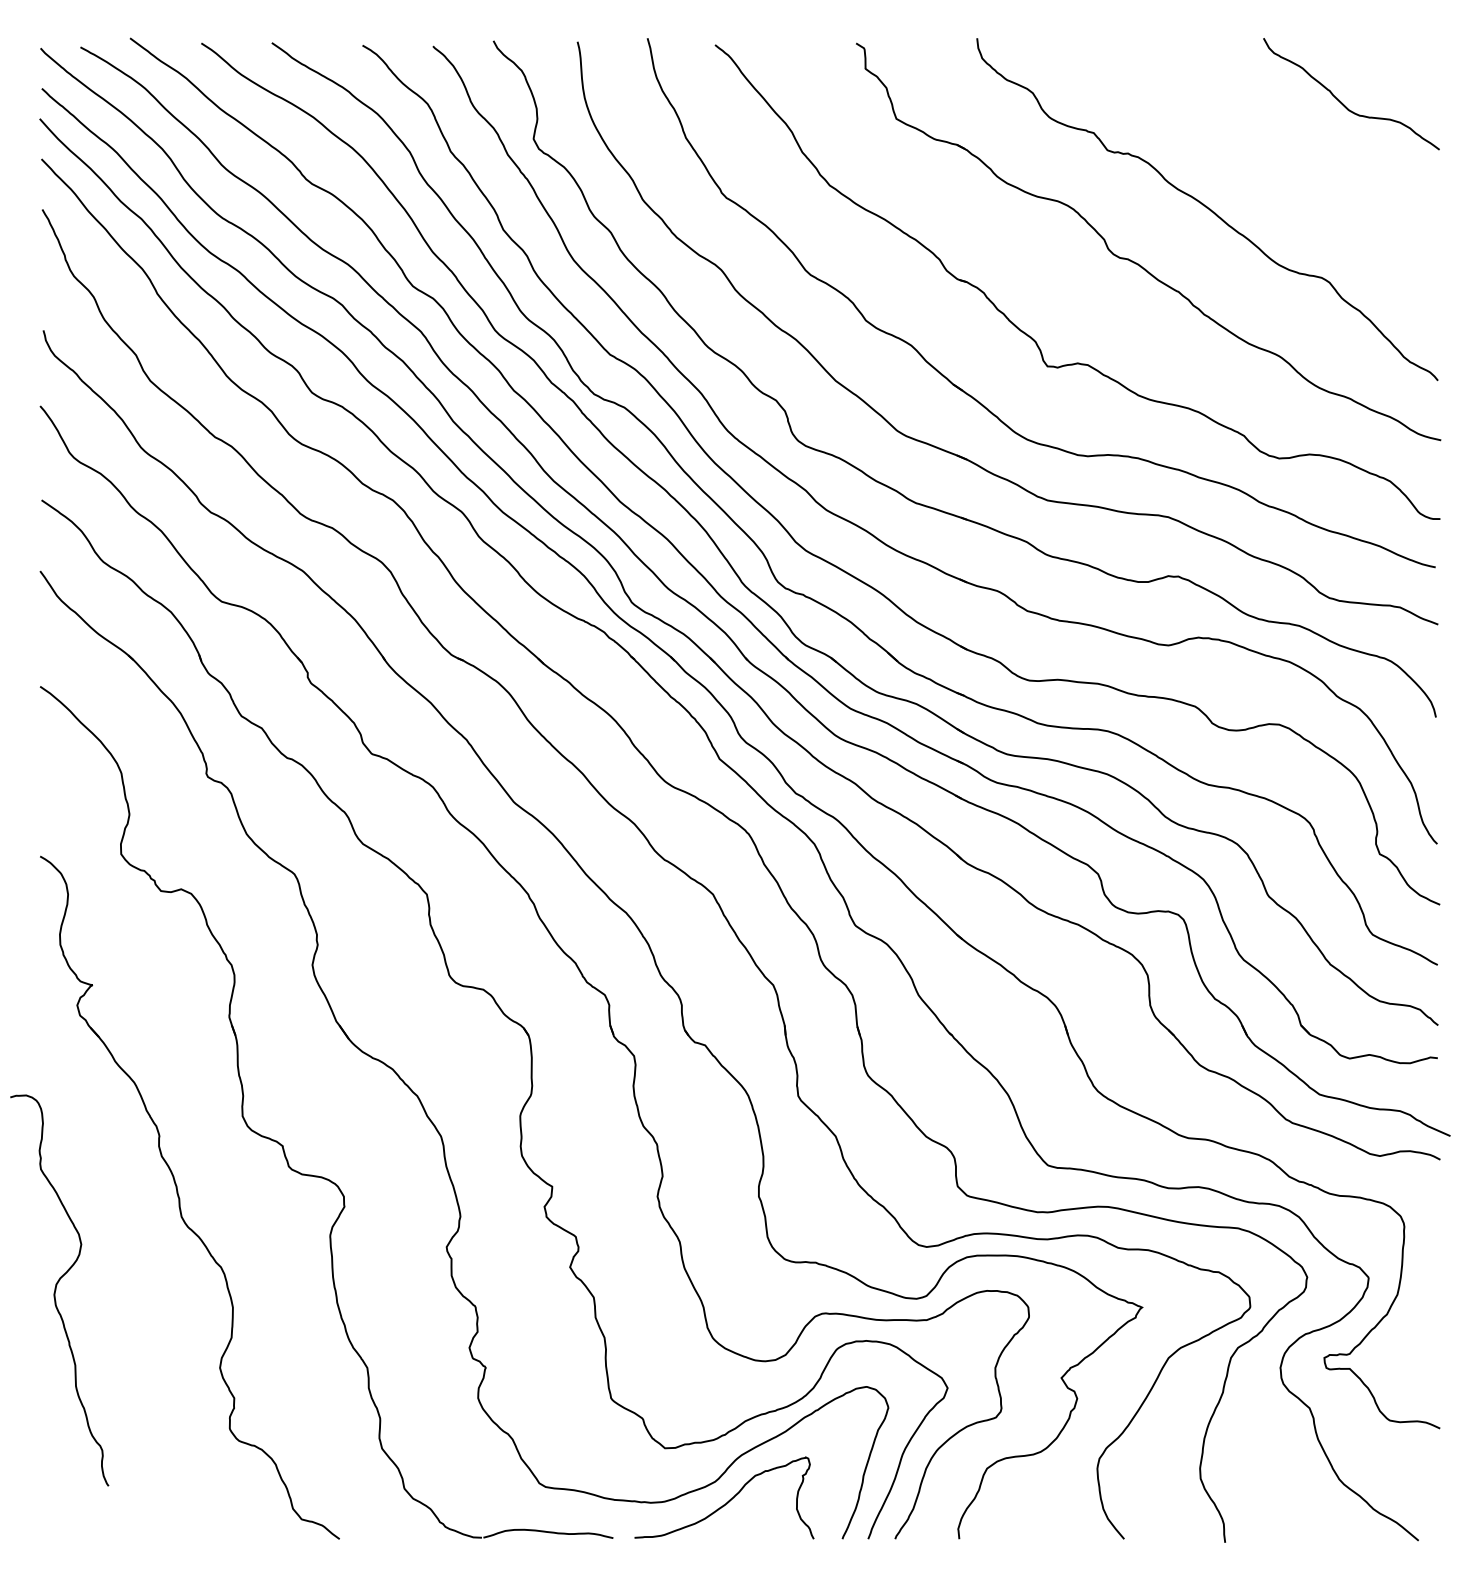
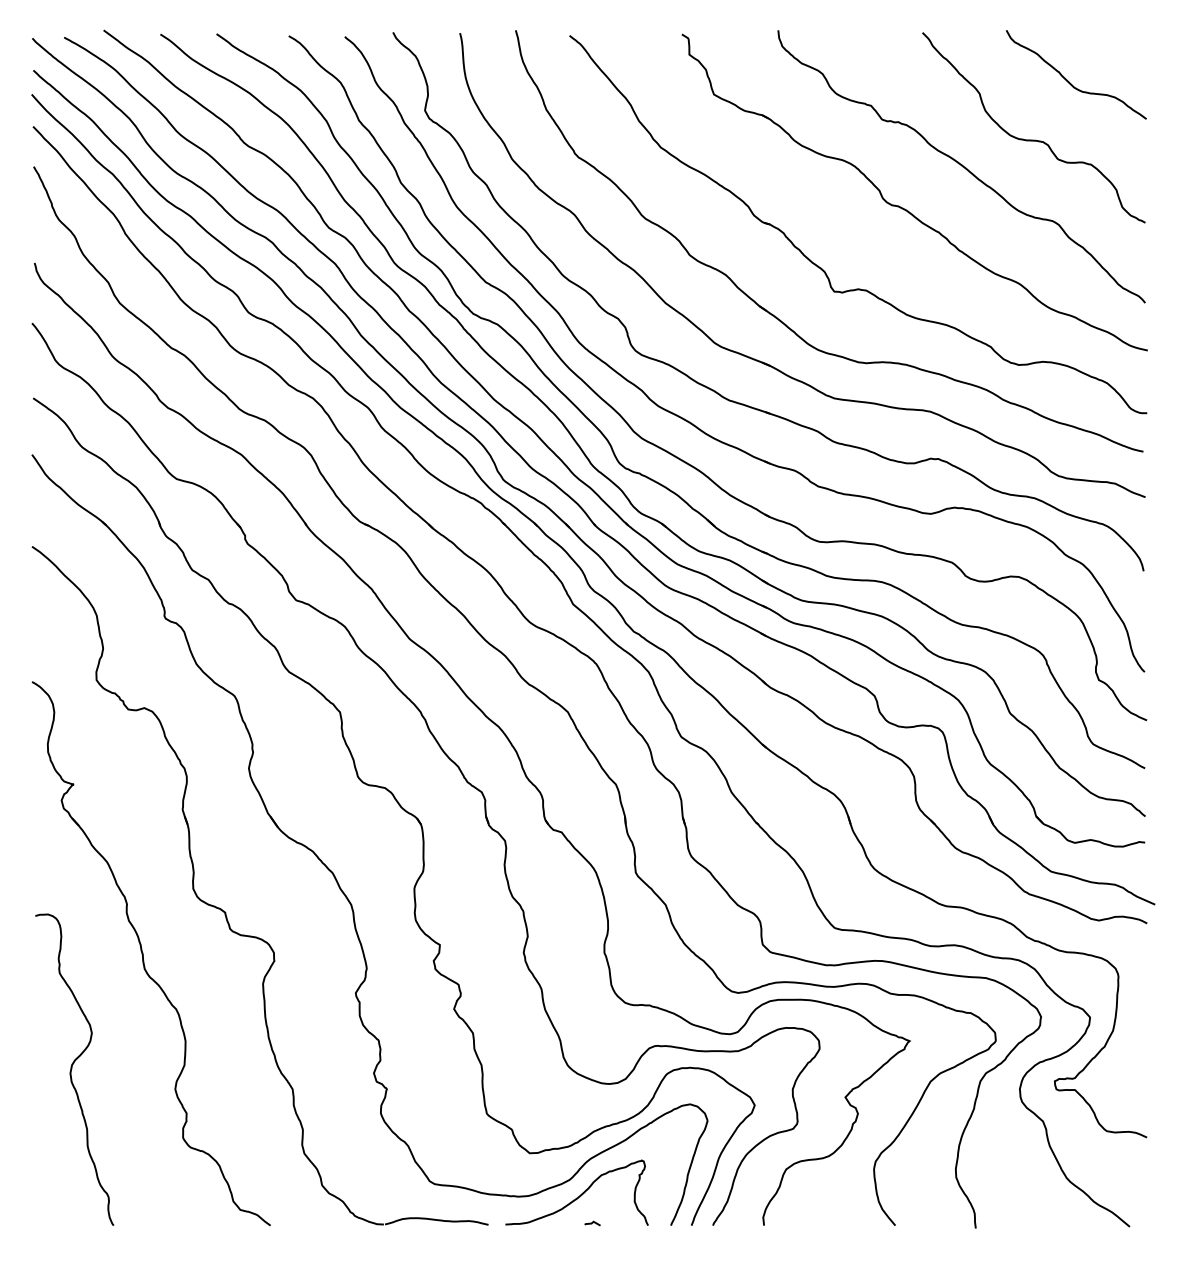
curve: (1297, 175) -> (1033, 139), added
curve: (56, 1290) -> (72, 1069), moved
line: (743, 1536) -> (592, 1223), added

